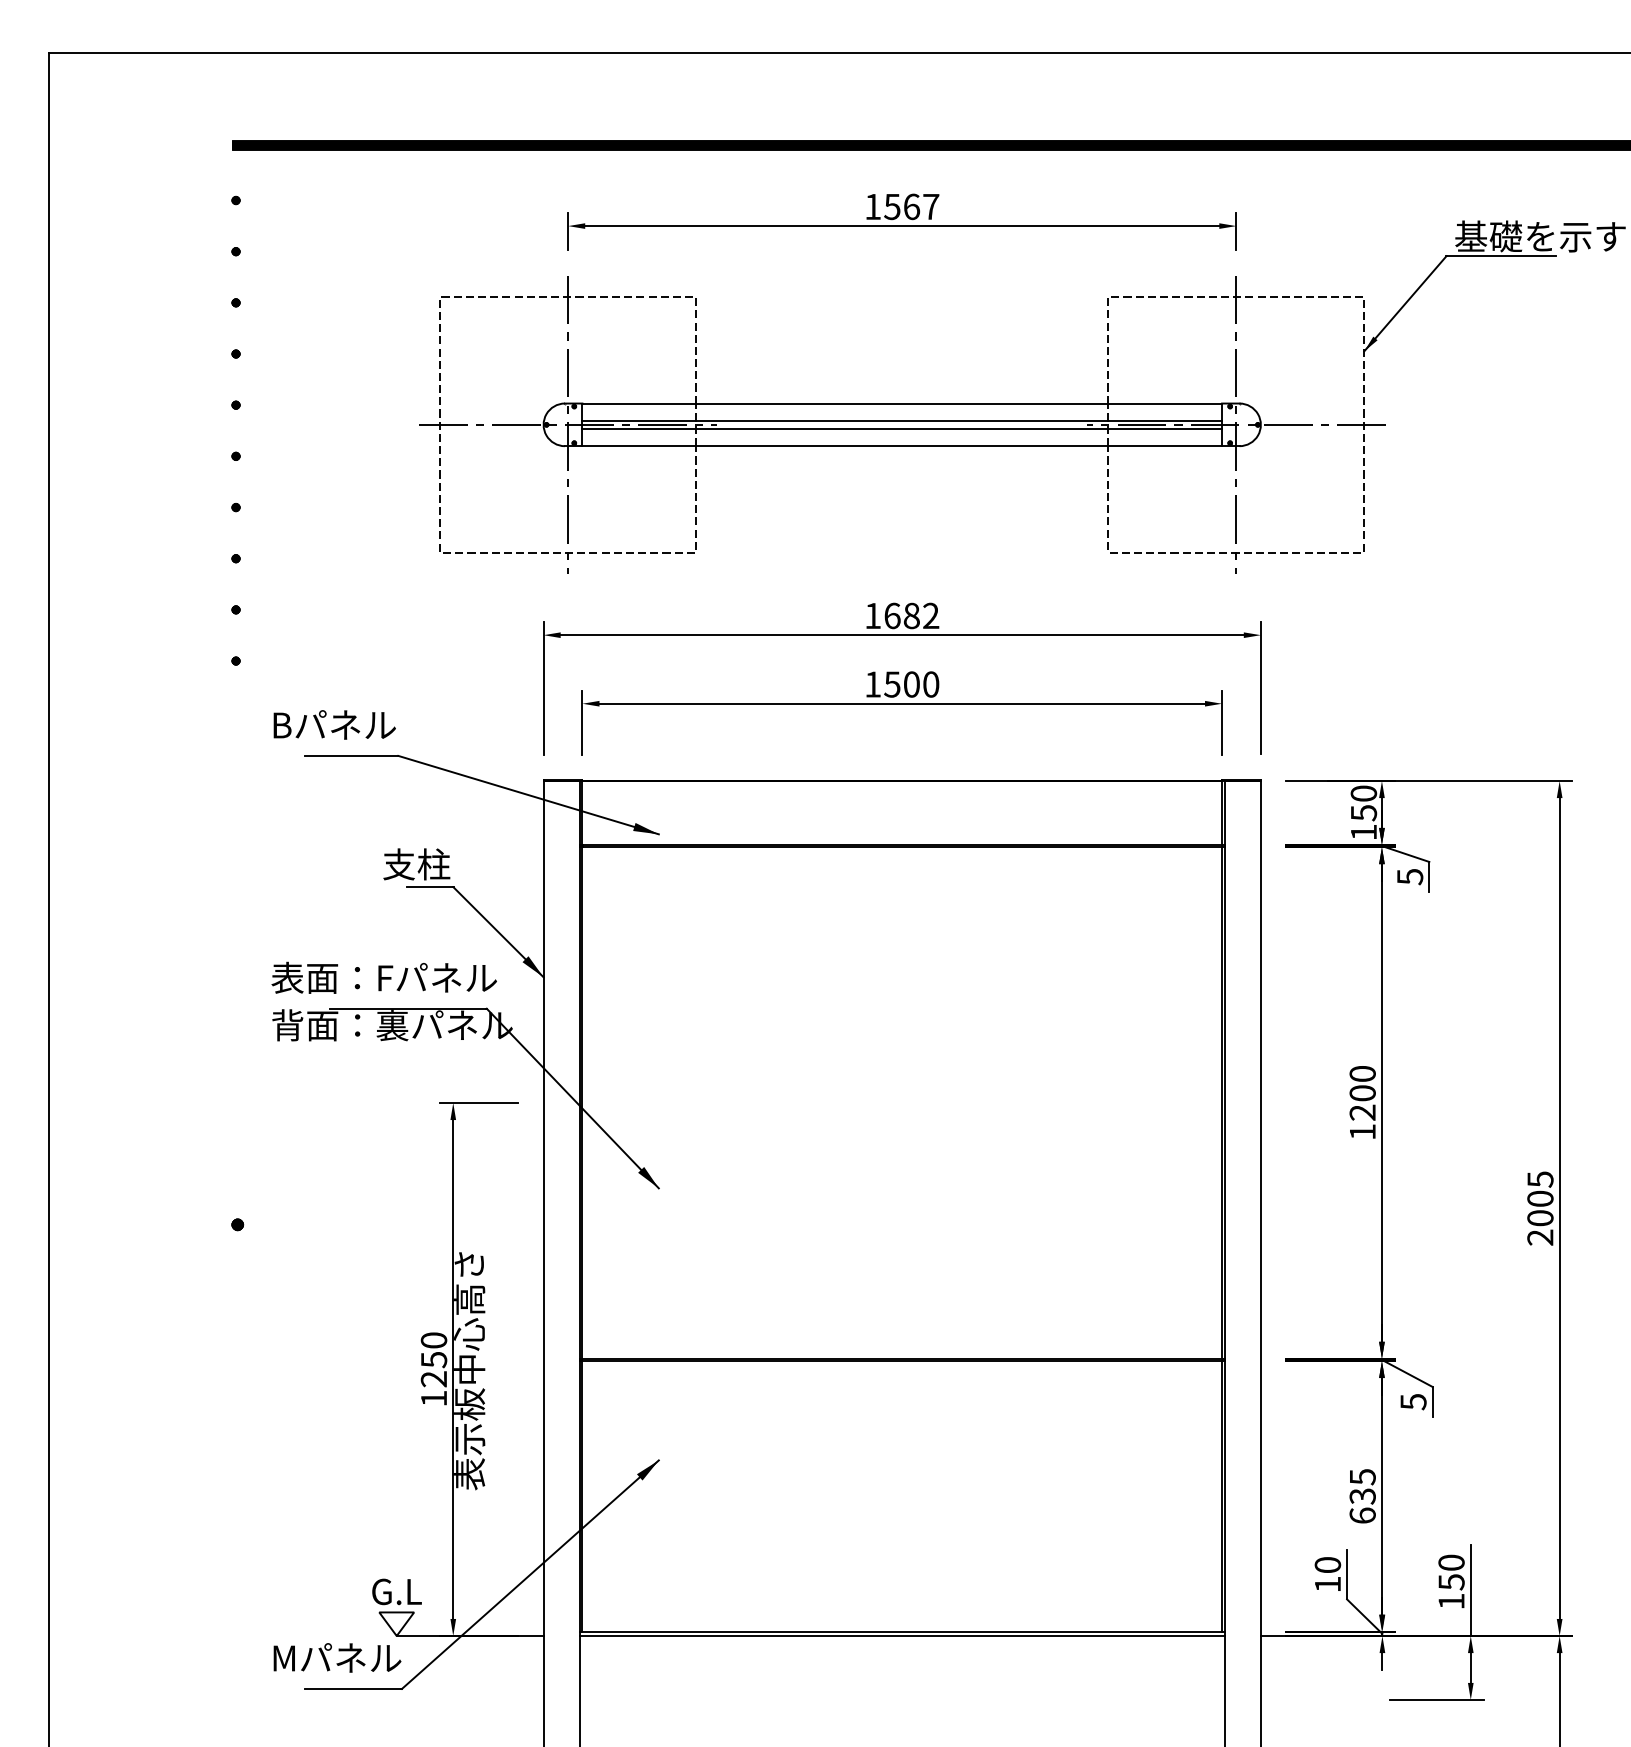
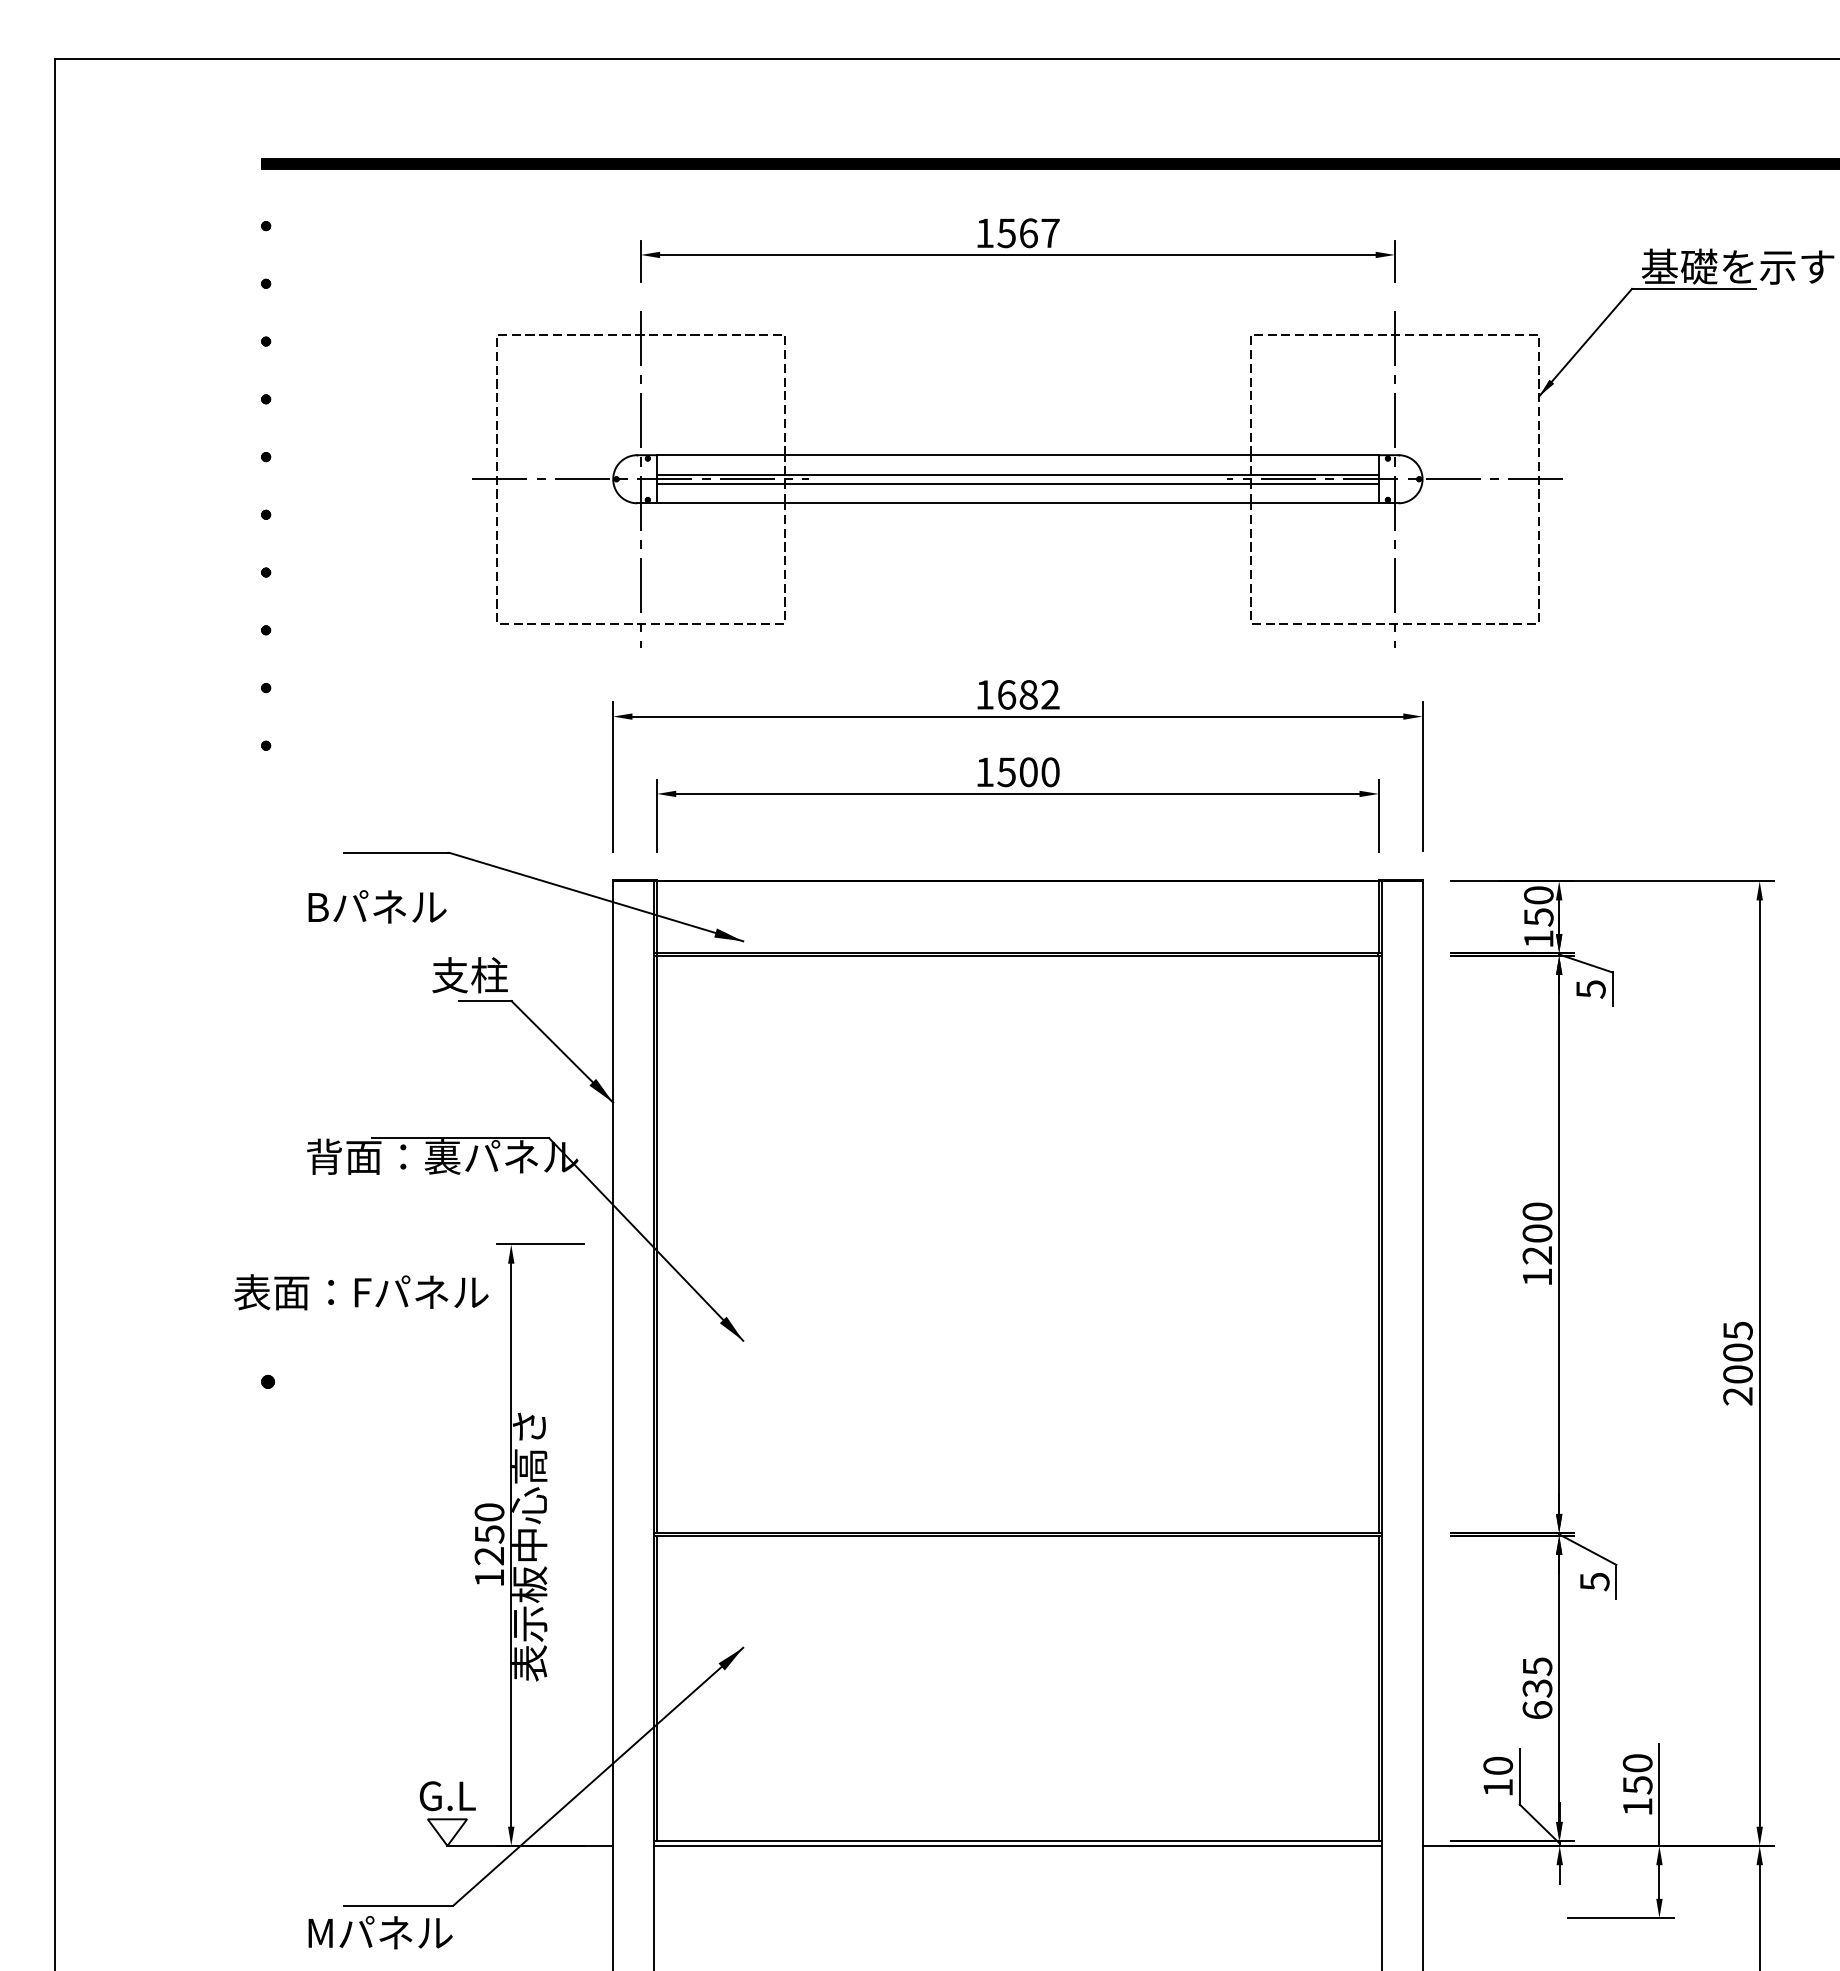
text: (334, 724) -> (377, 906), moved
text: (384, 978) -> (361, 1292), moved
text: (337, 1657) -> (380, 1932), moved

